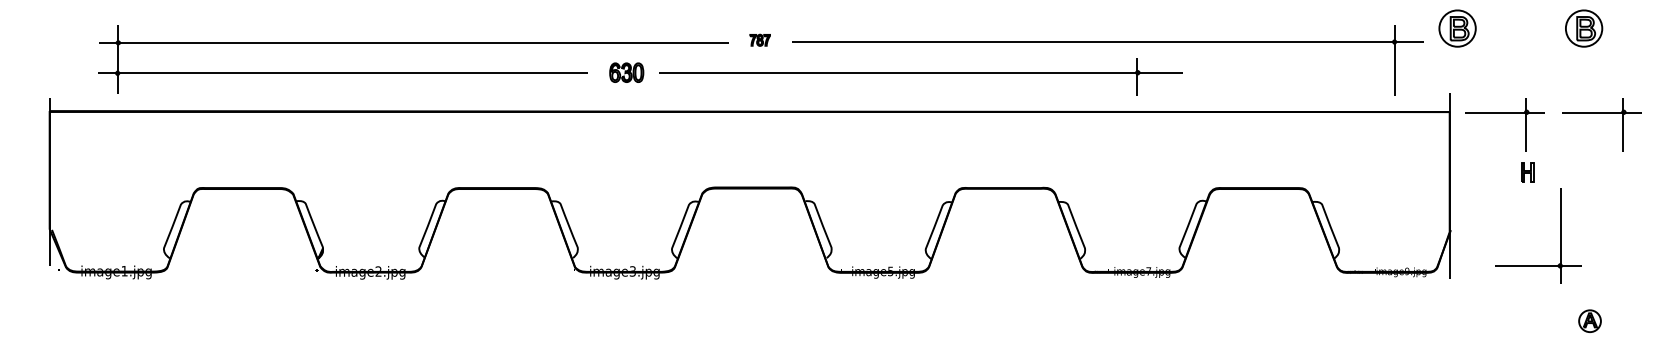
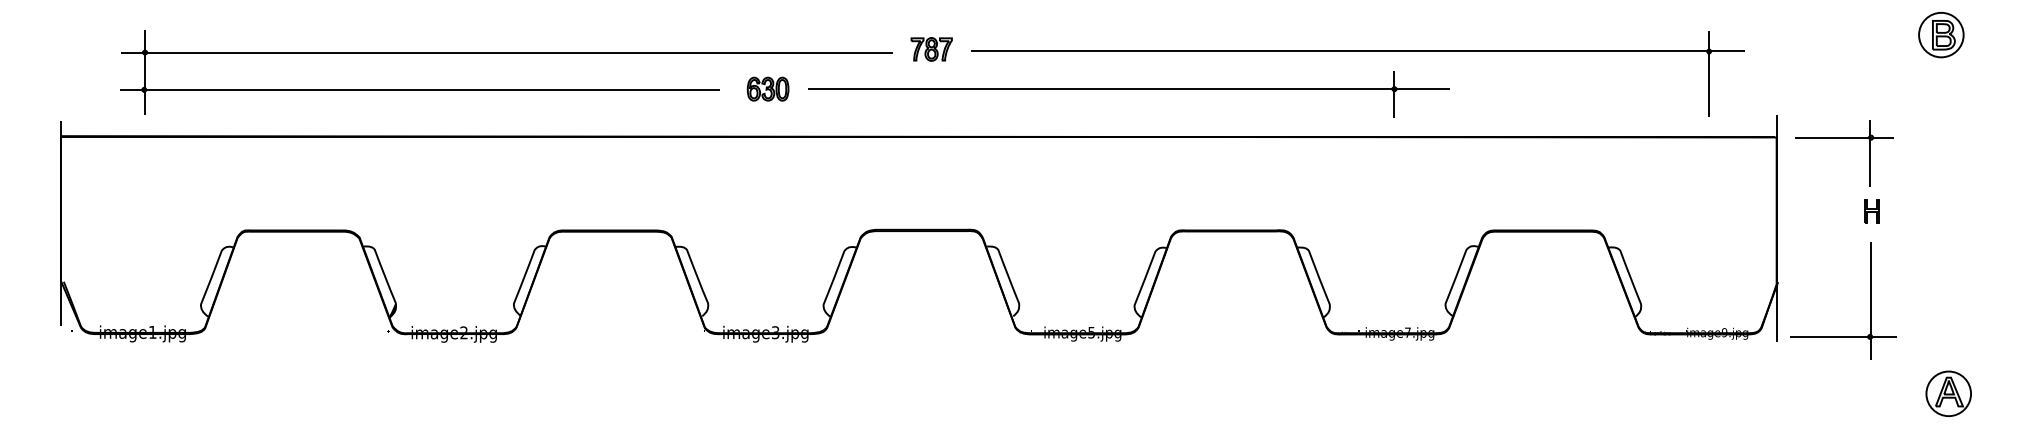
part: (1457, 28) -> (1786, 35), removed
part: (760, 40) -> (931, 49), size x1.67
part: (1602, 112) -> (1963, 138), removed
part: (1560, 236) -> (1870, 300), moved
part: (1589, 321) -> (1948, 393), size x1.67

